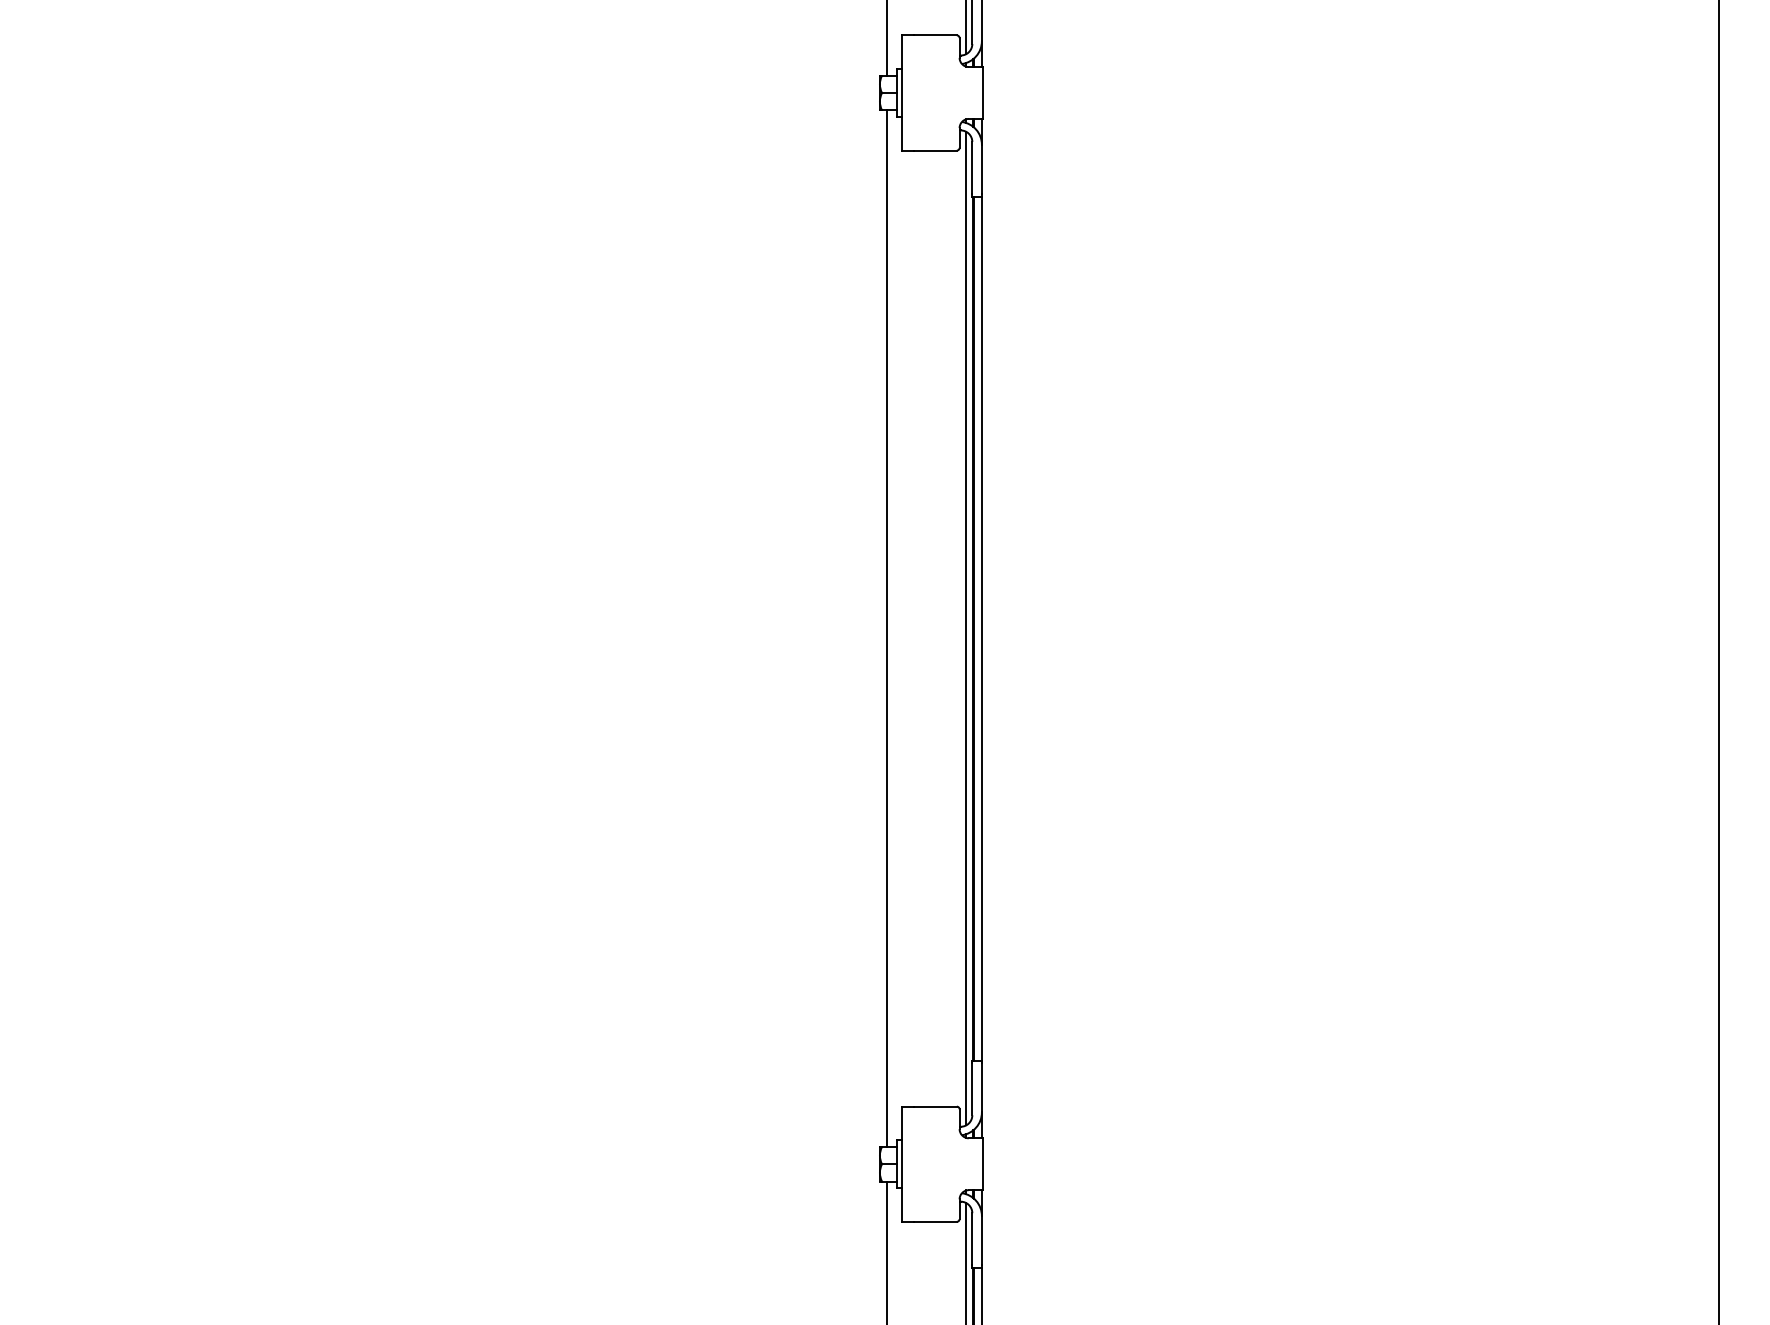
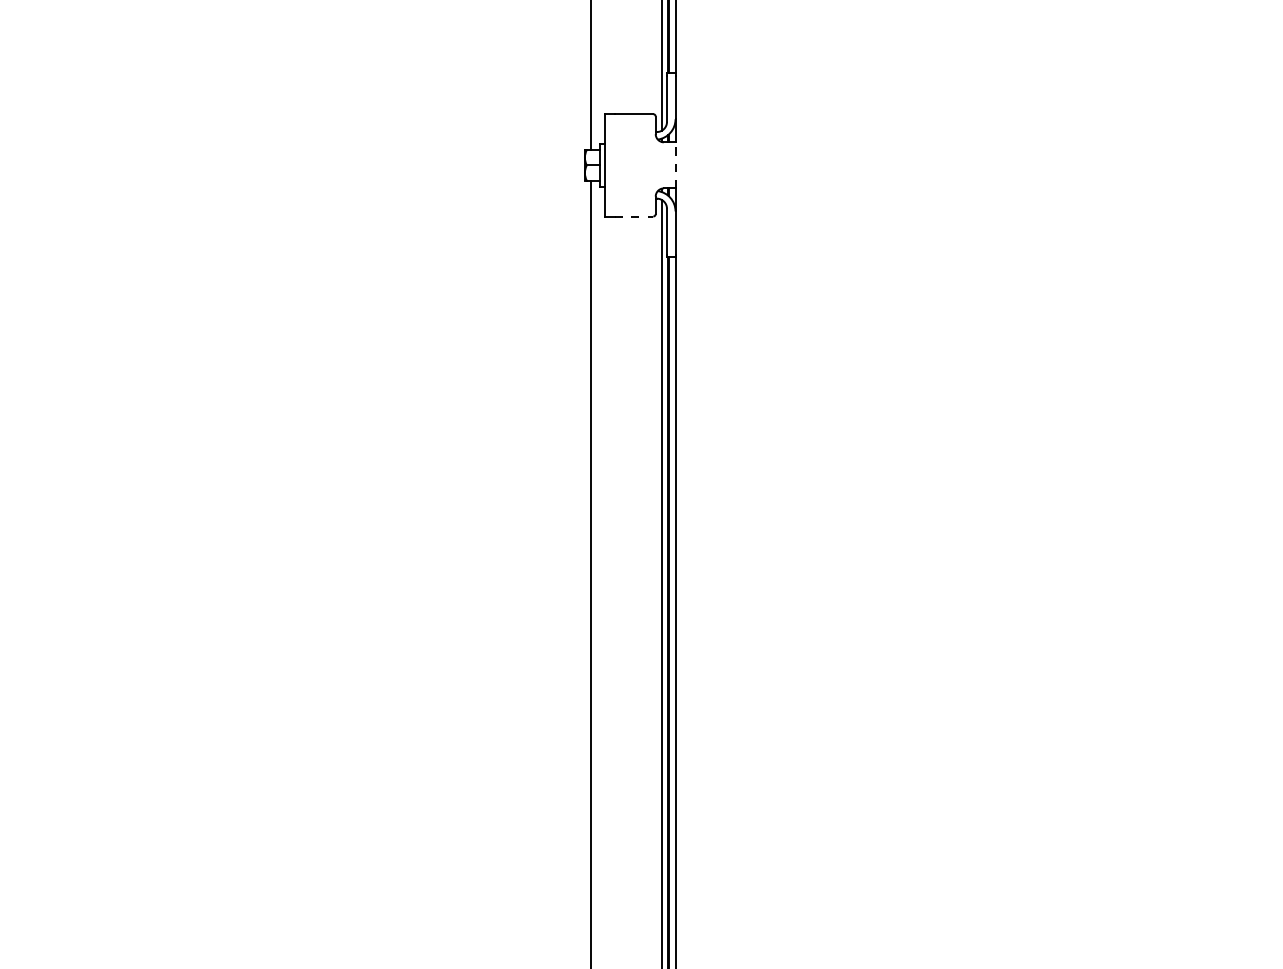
line: (982, 93) -> (676, 165), solid -> dashed
line: (935, 150) -> (634, 216), solid -> dashed

